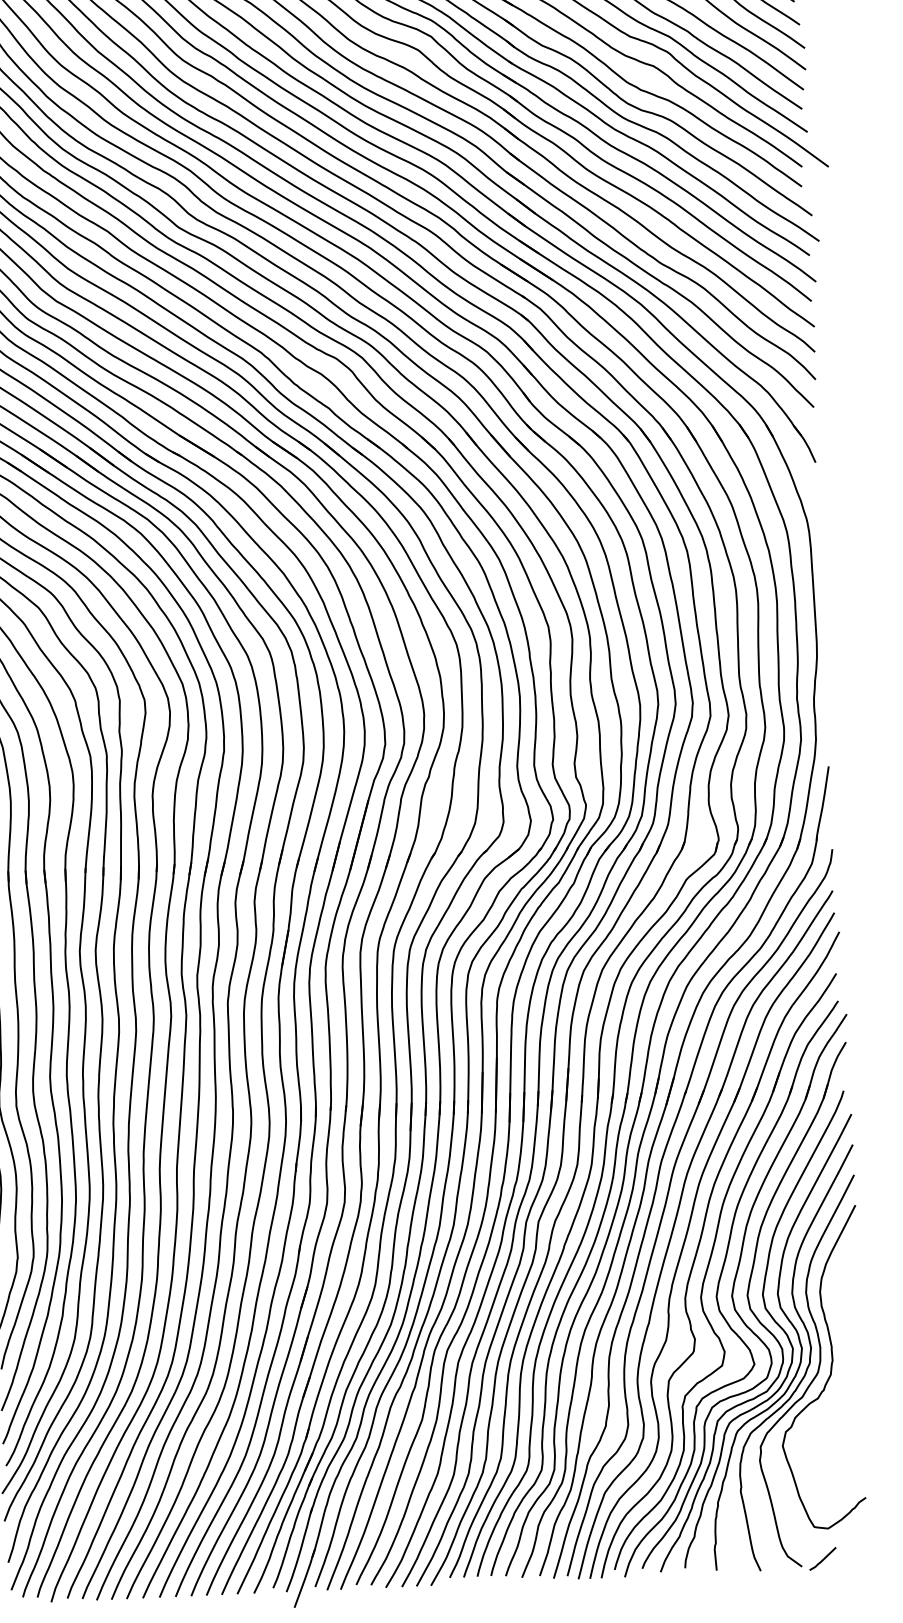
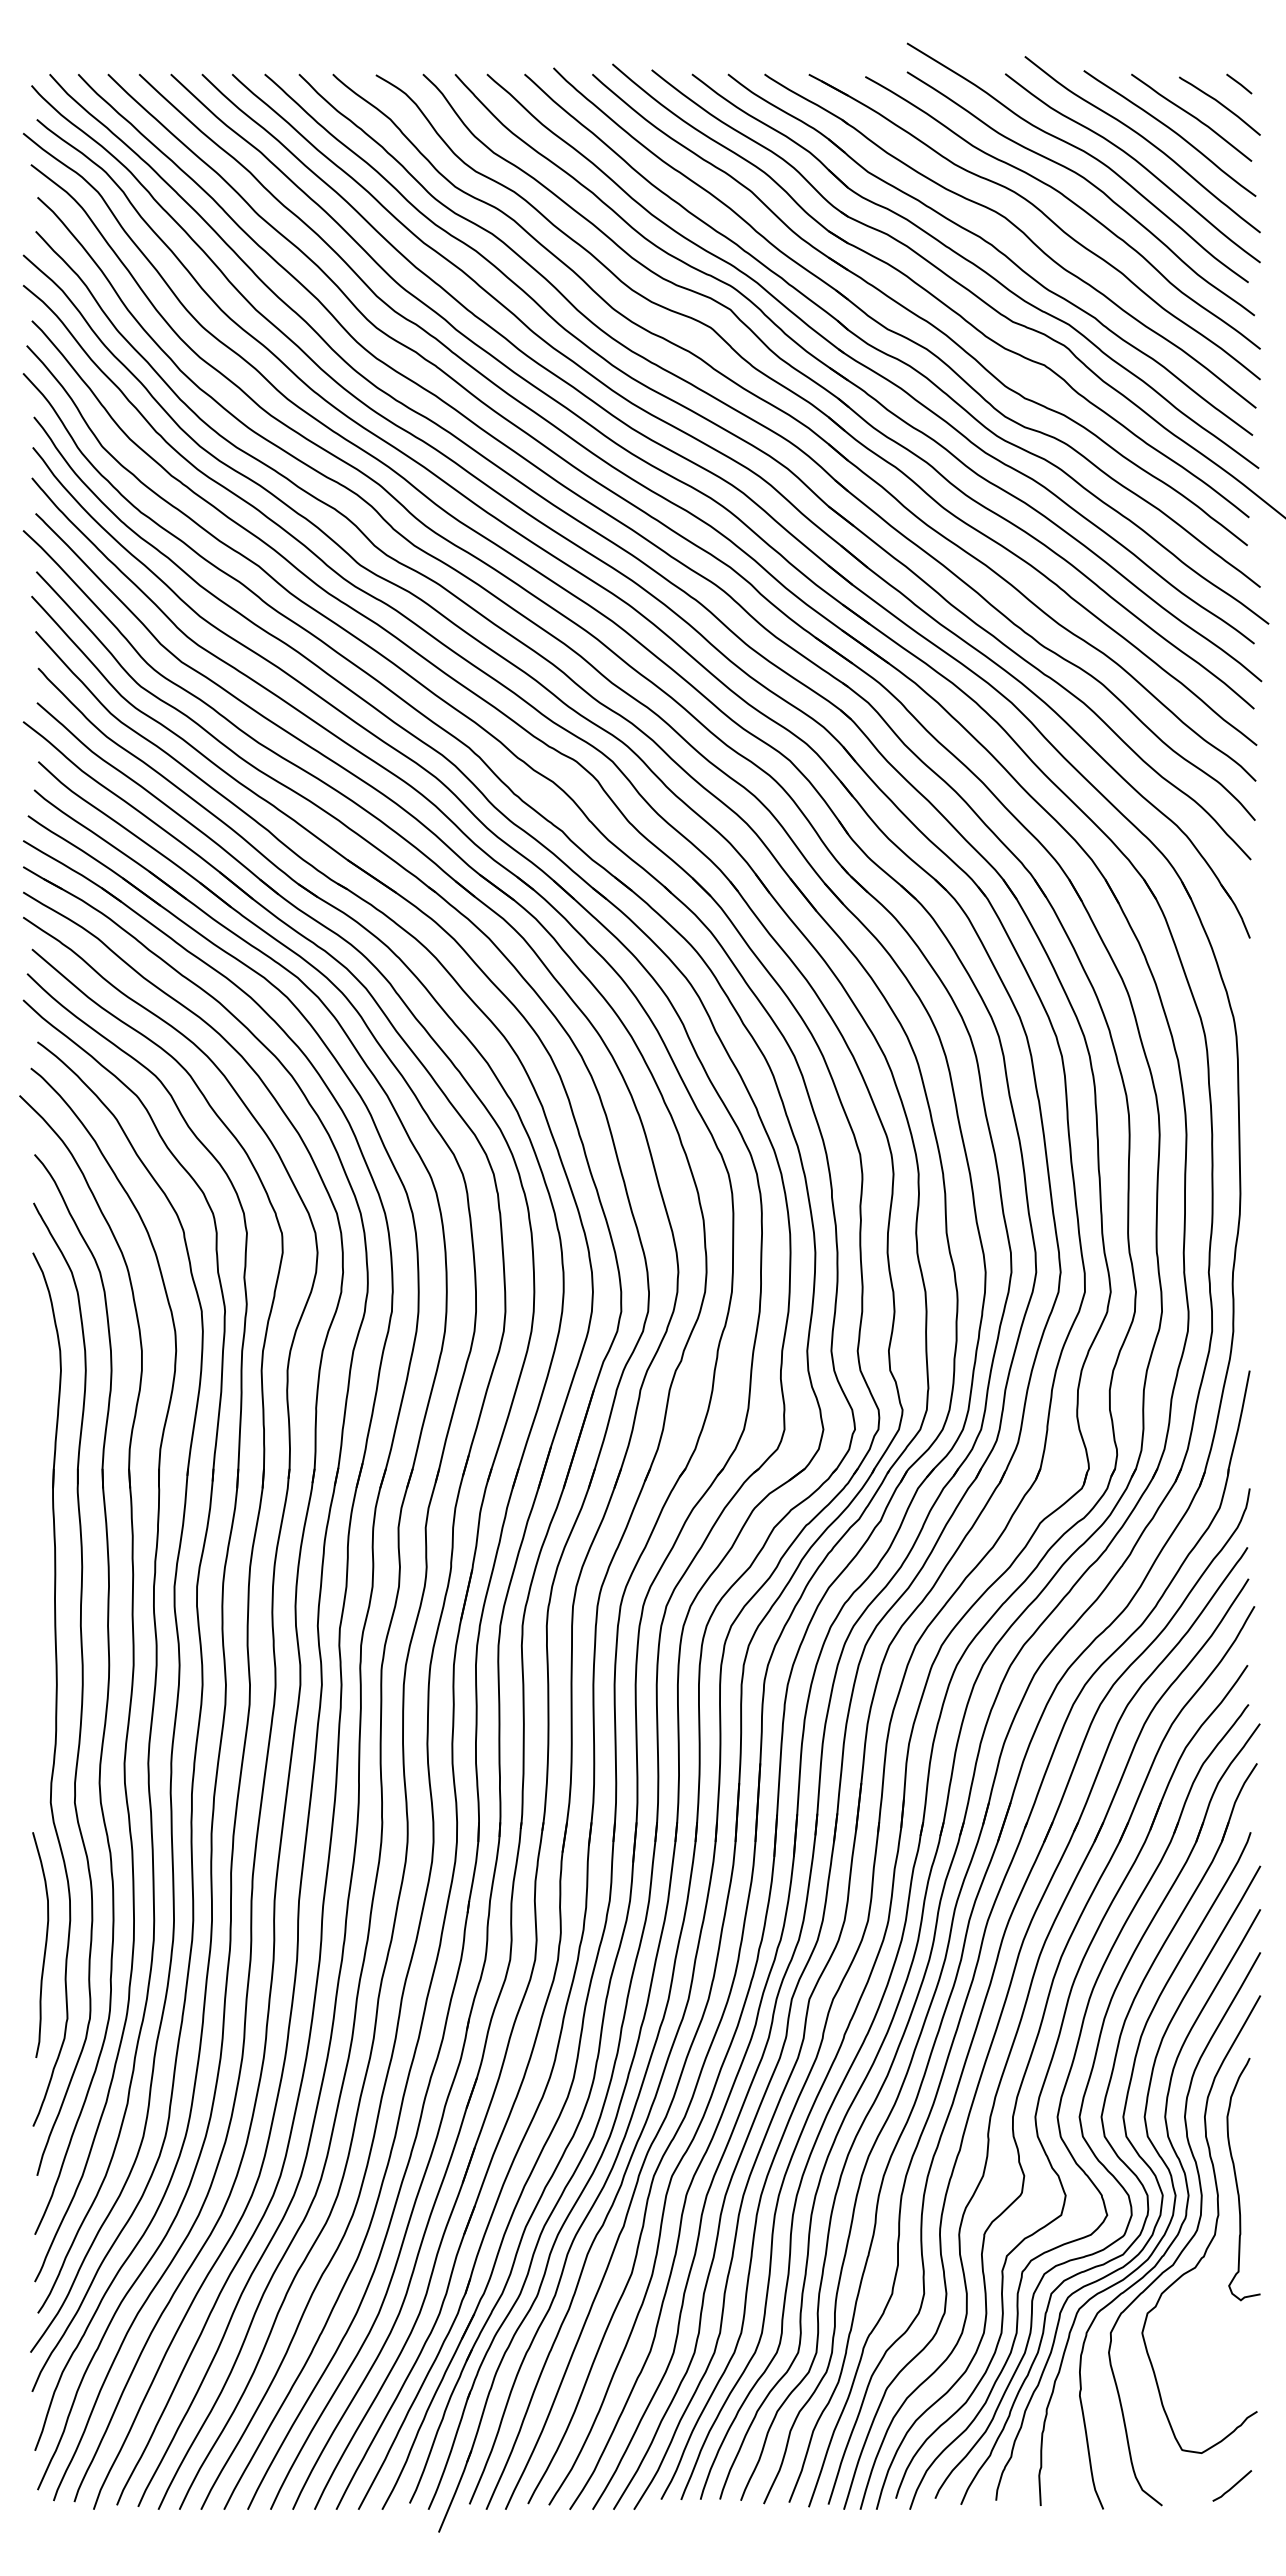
curve: (844, 1335) -> (1237, 2180), added
line: (823, 1558) -> (1233, 2485), moved

